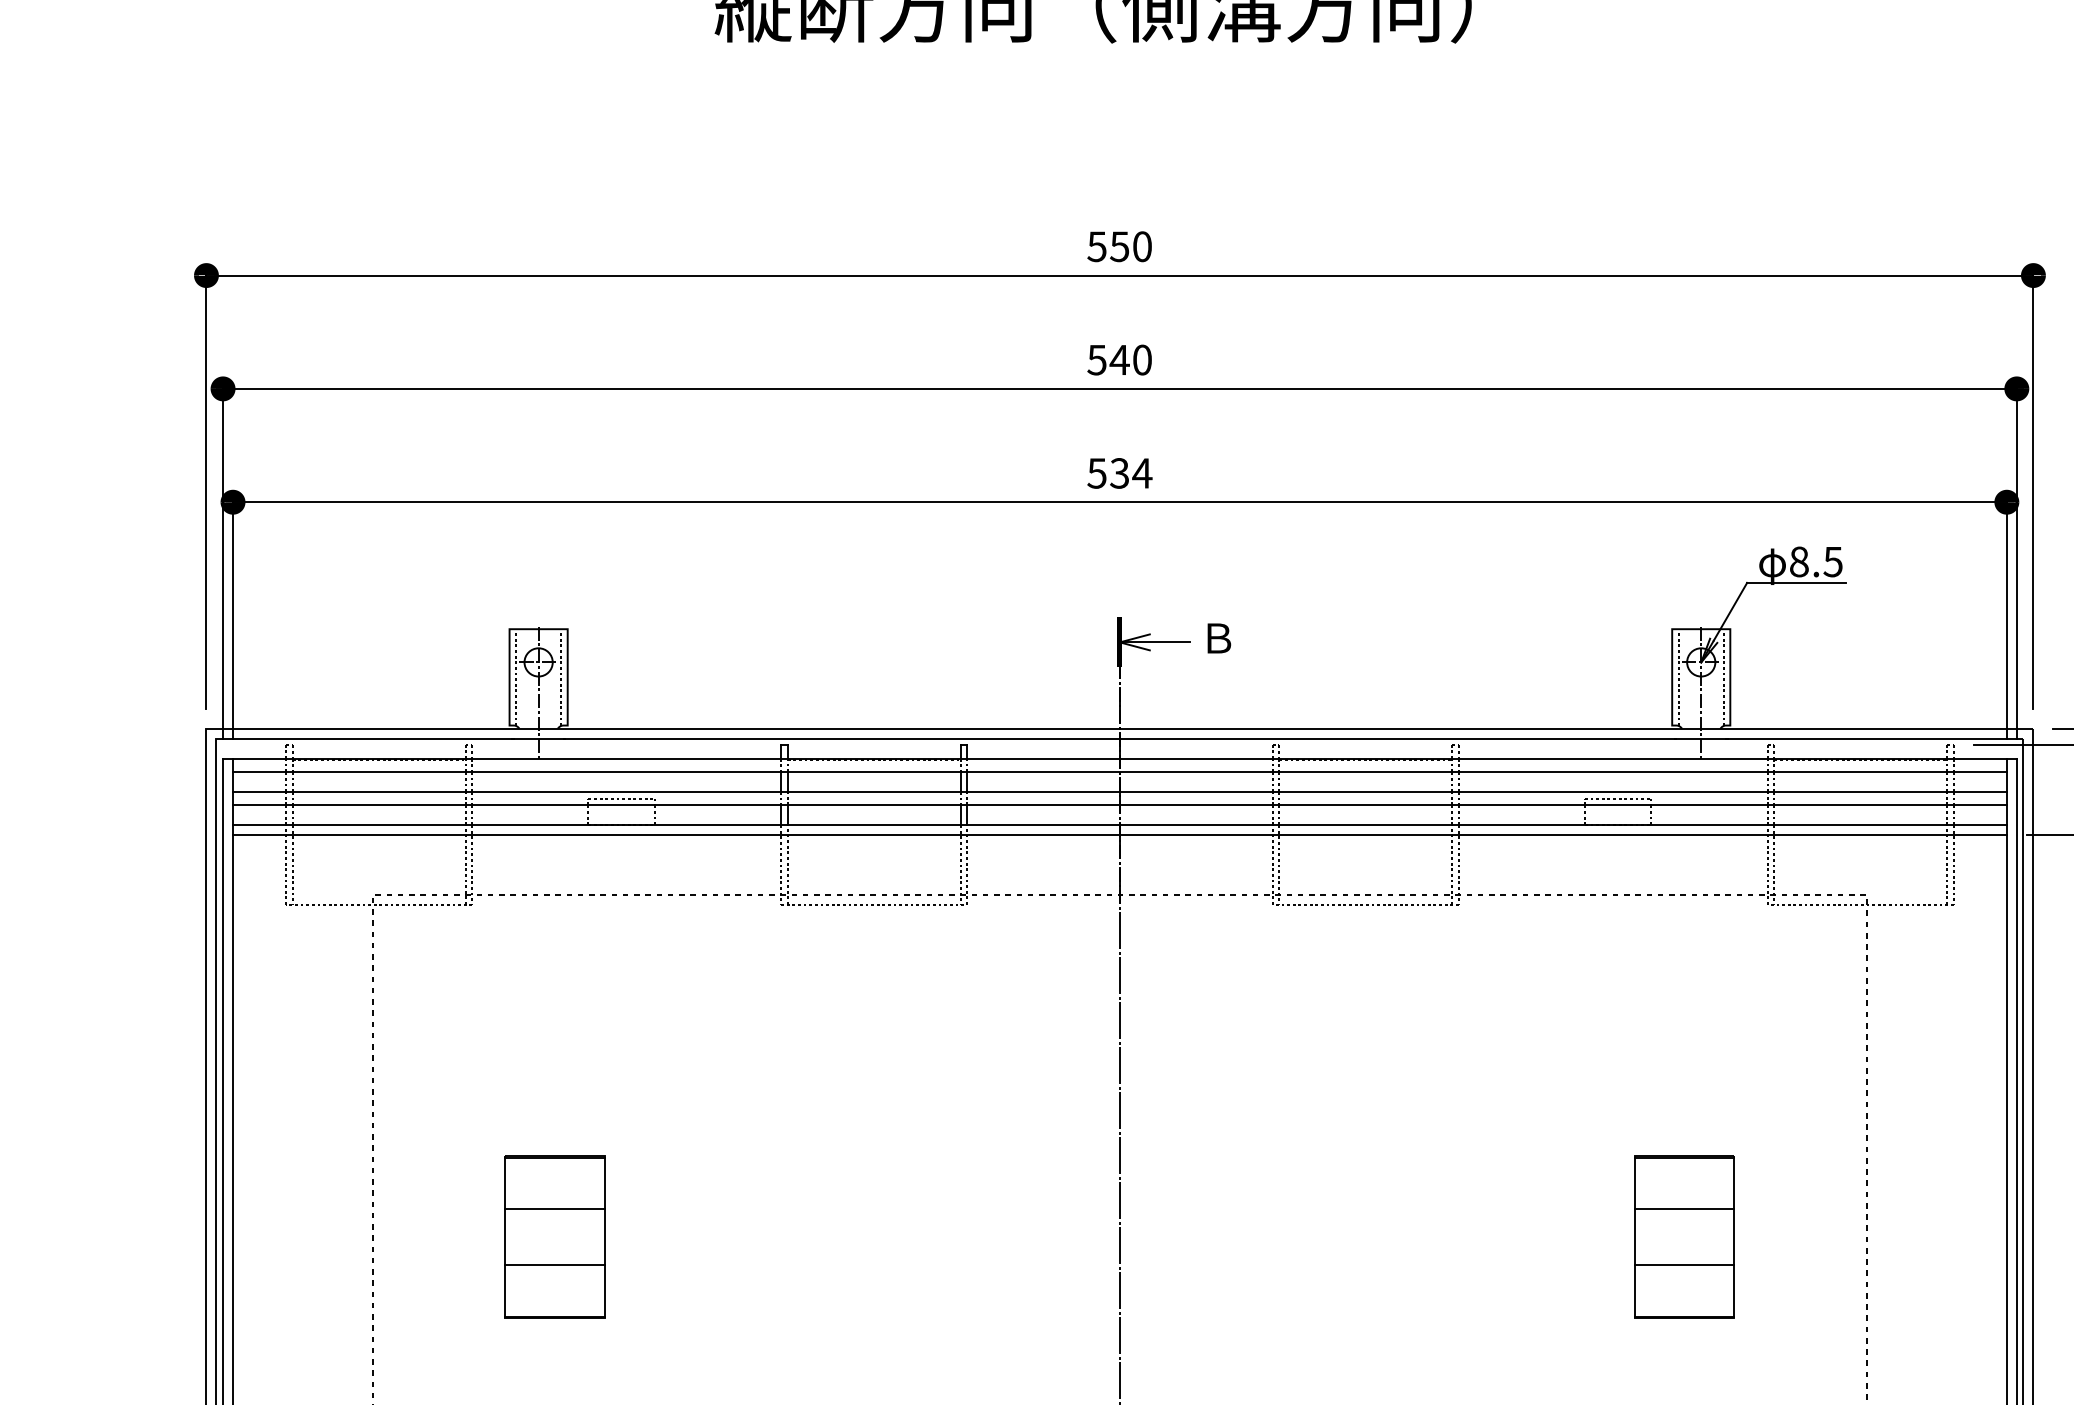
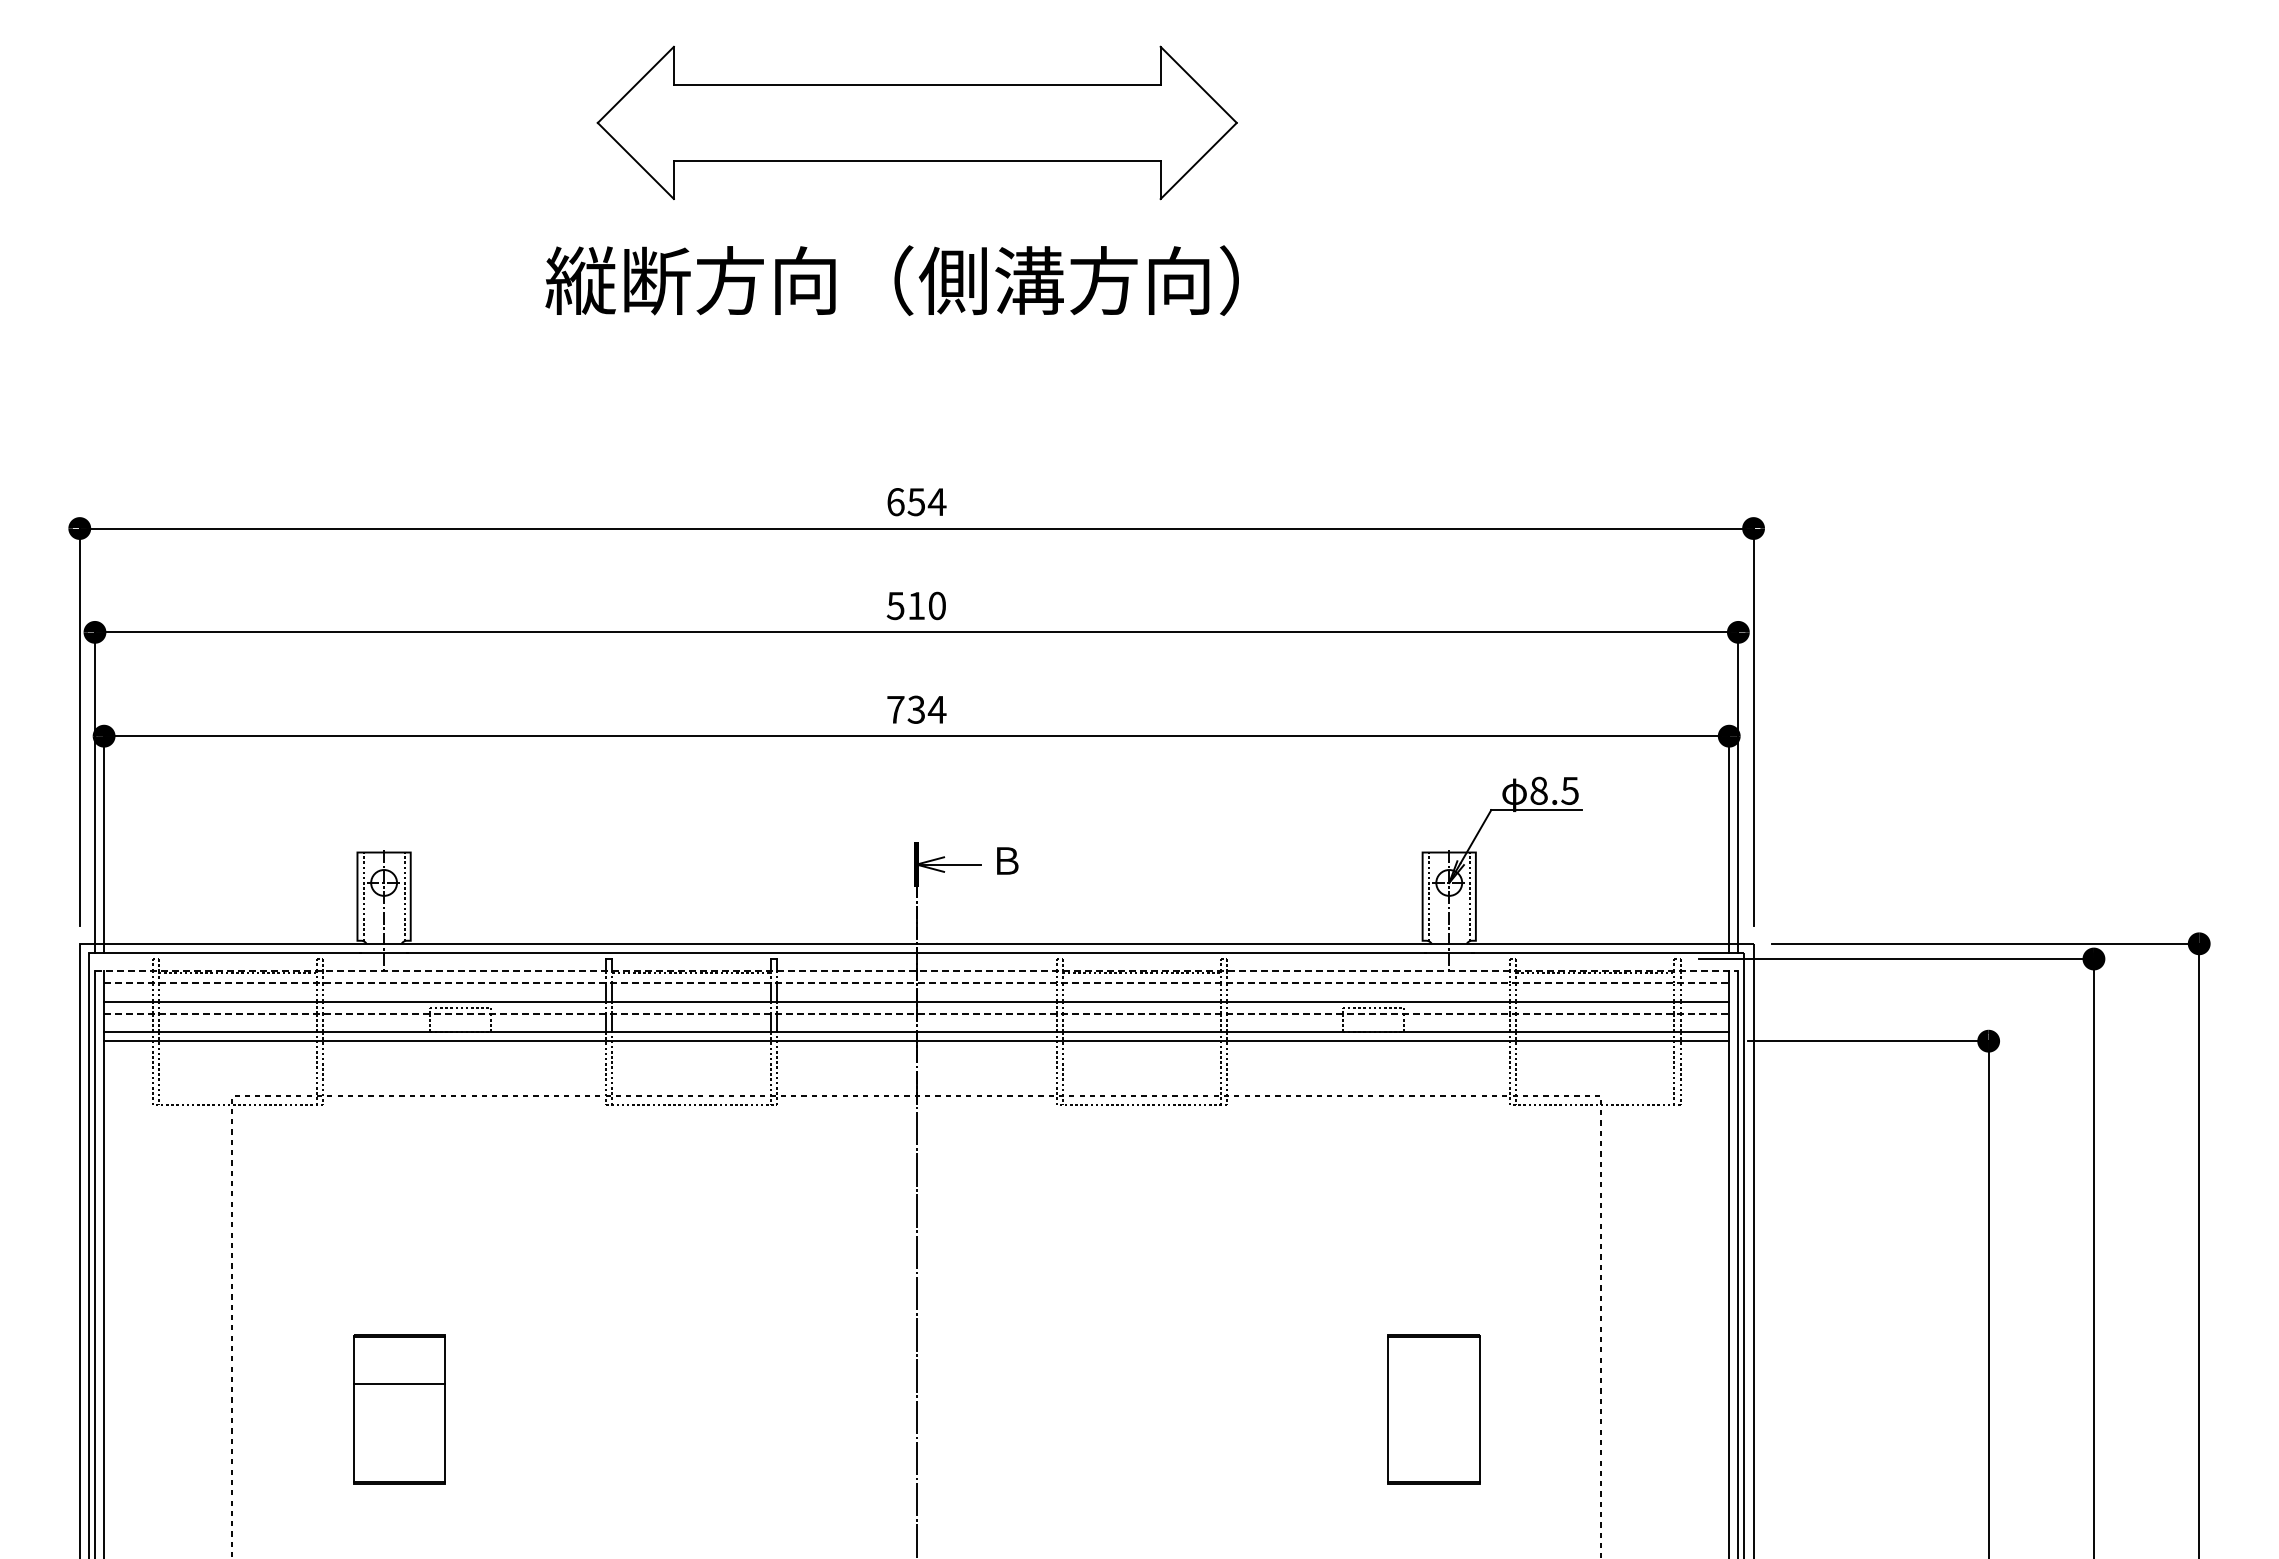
text: (1119, 247) -> (916, 502), 550 -> 654
text: (1119, 359) -> (916, 605), 540 -> 510
text: (1096, 473) -> (895, 709), 534 -> 734
line: (1119, 759) -> (916, 971), solid -> dashed
line: (1119, 772) -> (916, 983), solid -> dashed
line: (1119, 804) -> (916, 1013), solid -> dashed
line: (1684, 1208) -> (1433, 1383), removed
line: (554, 1264) -> (398, 1434), removed
line: (1684, 1264) -> (1433, 1434), removed

